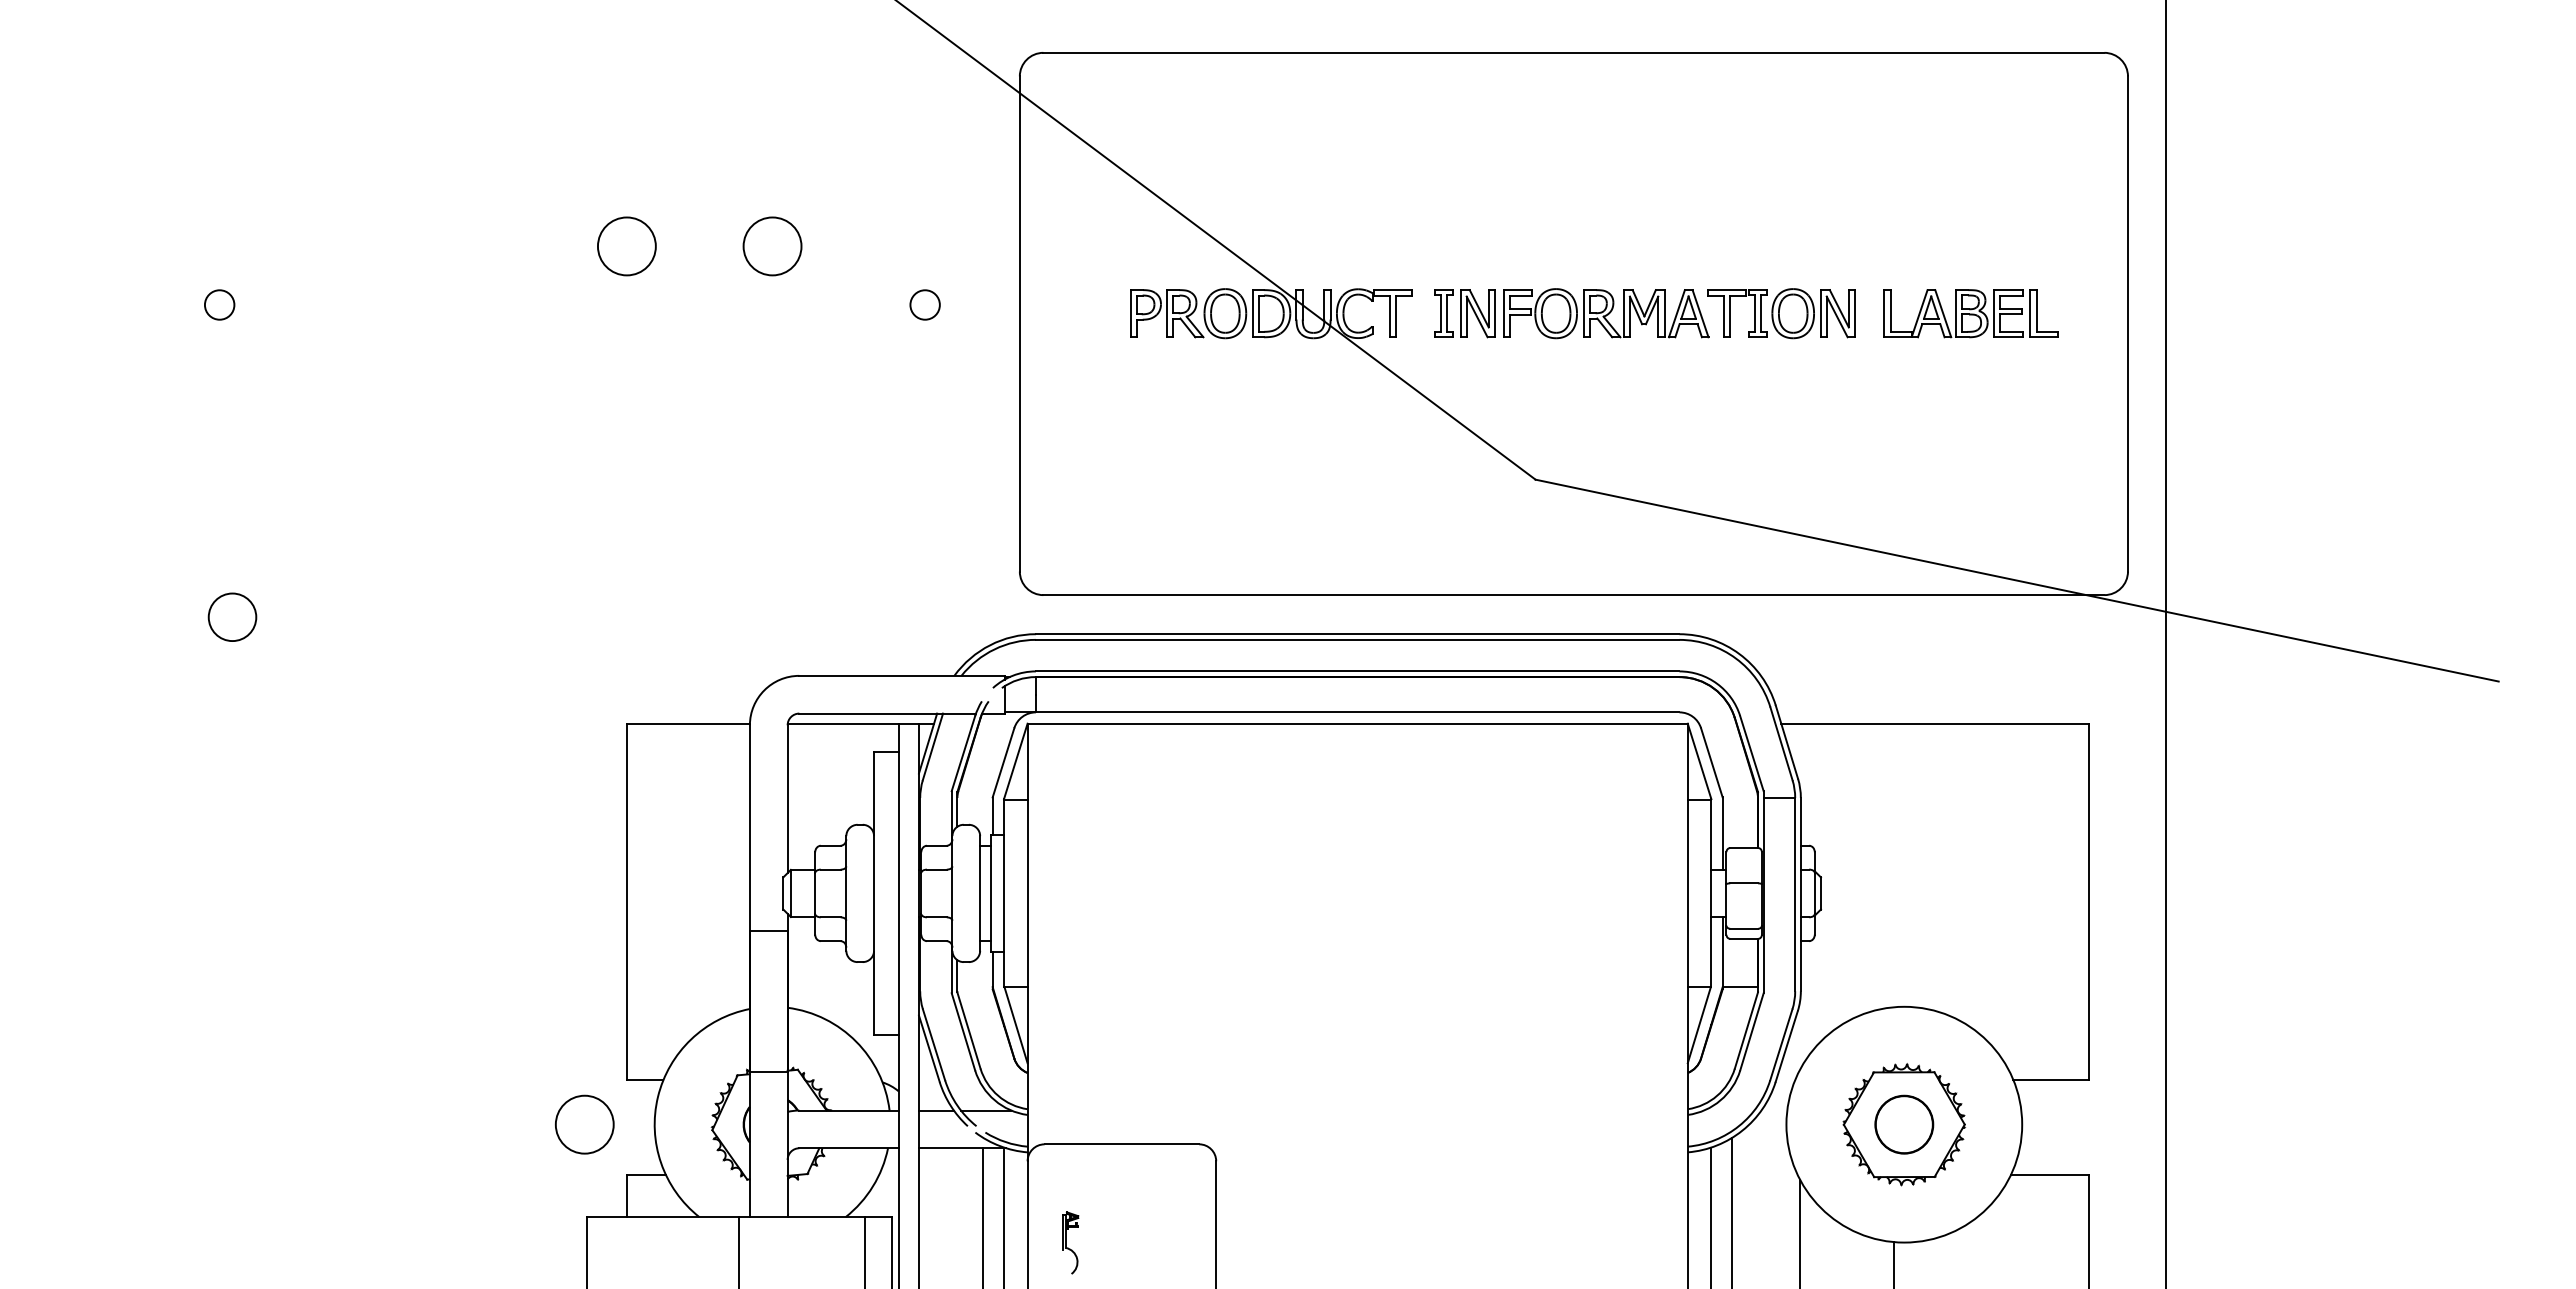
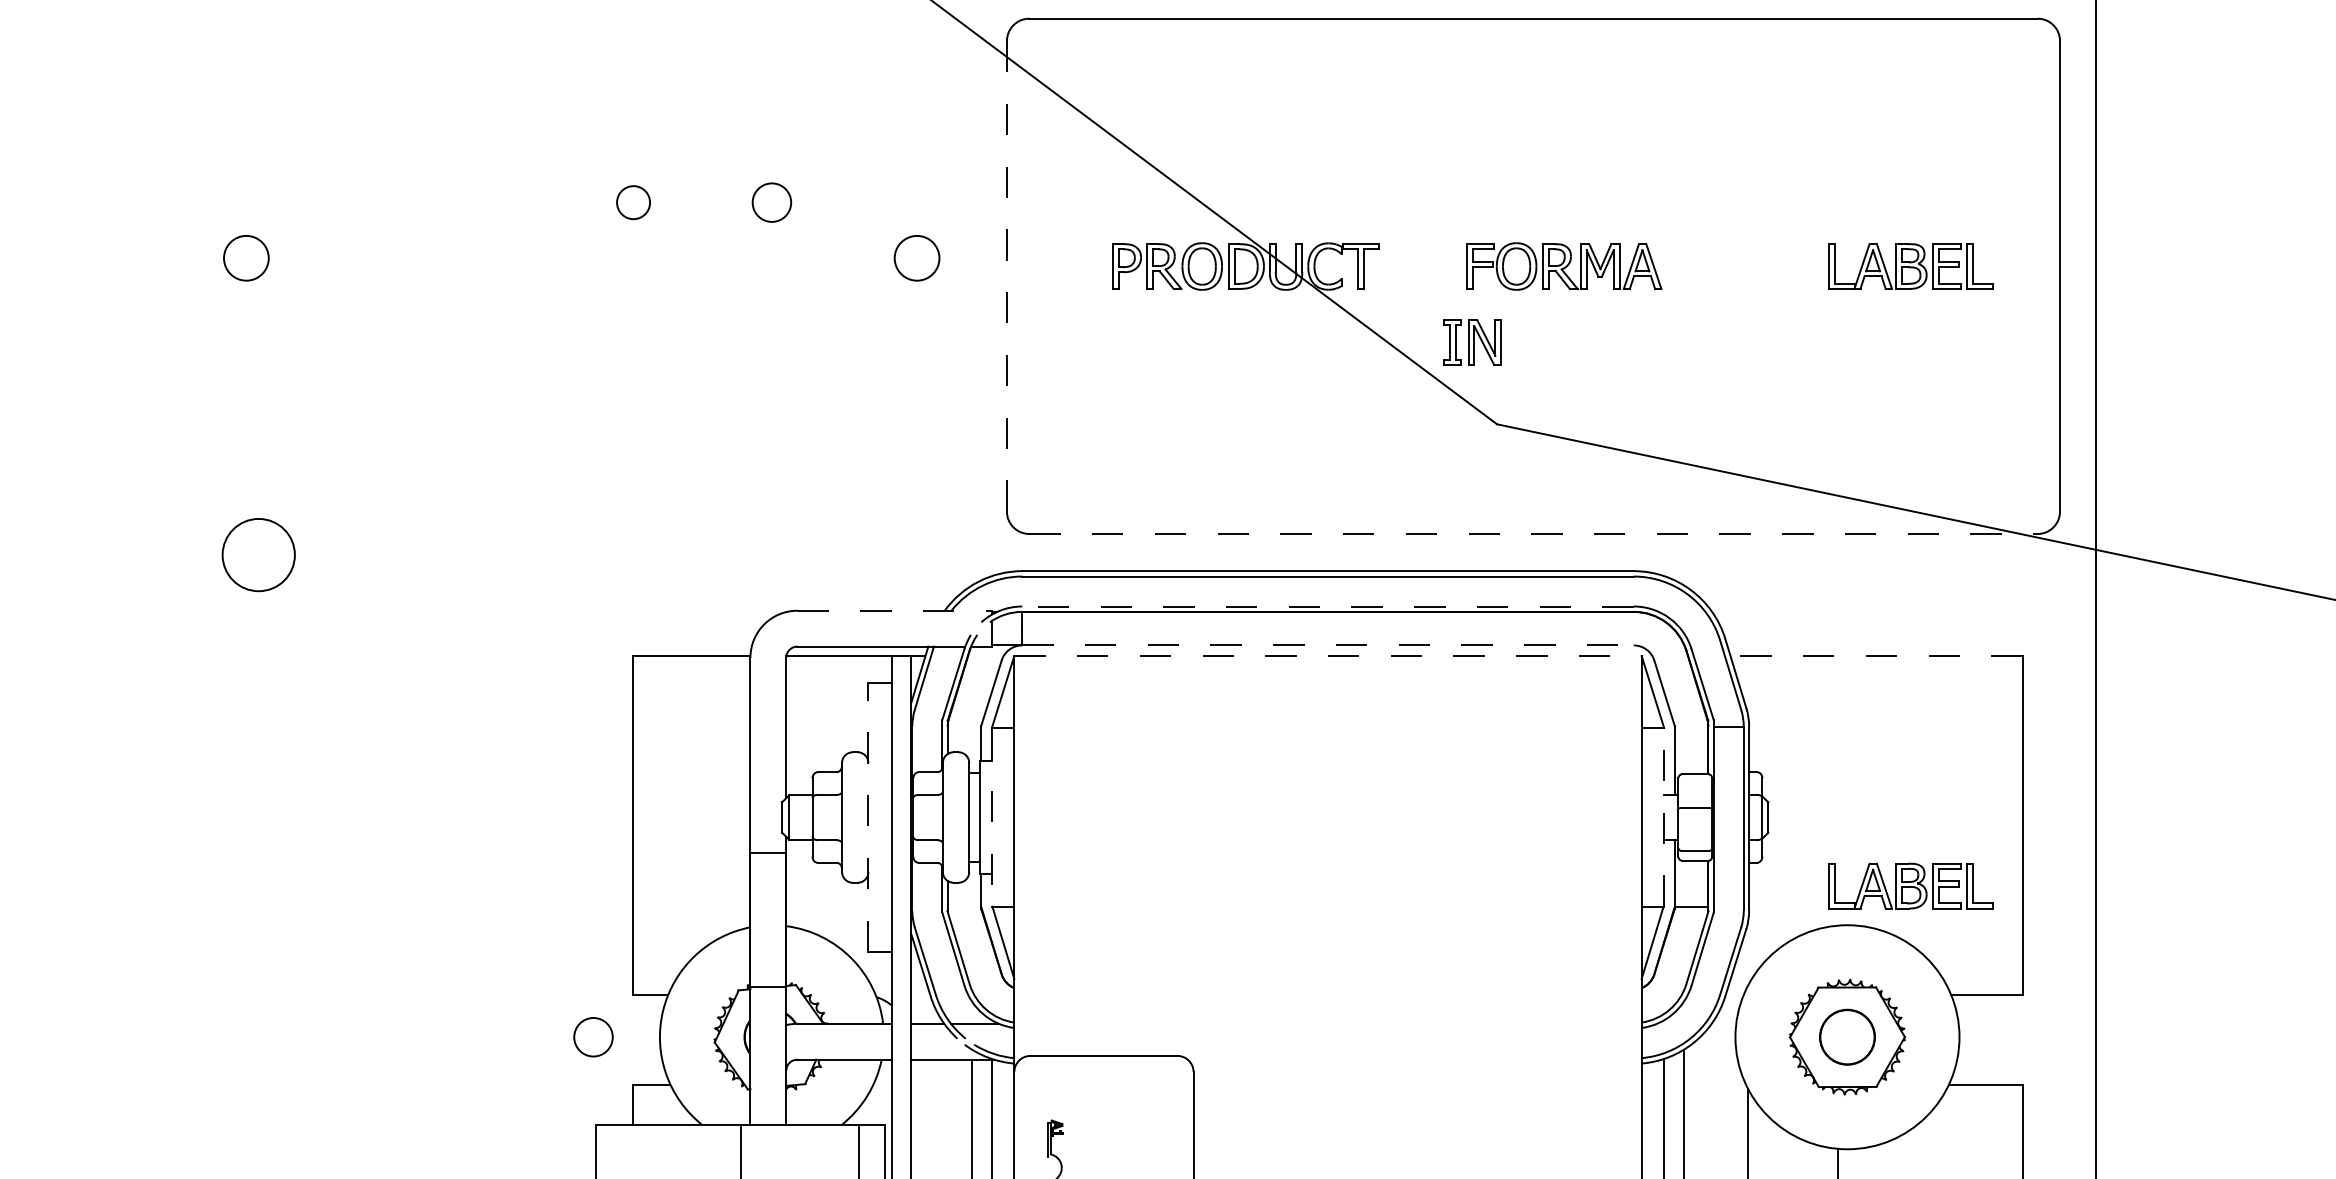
circle: (626, 246) -> (633, 202), size x0.6
circle: (772, 246) -> (771, 202), size x0.7
circle: (219, 304) -> (246, 257), size x1.6
circle: (924, 304) -> (916, 257), size x1.6
part: (1464, 313) -> (1472, 342), moved
part: (1781, 313) -> (1730, 266), removed
line: (1019, 323) -> (1006, 275), solid -> dashed
line: (1573, 595) -> (1533, 534), solid -> dashed
circle: (232, 617) -> (258, 555), size x1.6
line: (1357, 671) -> (1327, 606), solid -> dashed
line: (901, 675) -> (894, 610), solid -> dashed
line: (1357, 712) -> (1327, 645), solid -> dashed
line: (1358, 723) -> (1328, 656), solid -> dashed
line: (1934, 723) -> (1876, 656), solid -> dashed
line: (874, 892) -> (868, 816), solid -> dashed
line: (1004, 893) -> (992, 817), solid -> dashed
line: (1711, 893) -> (1664, 817), solid -> dashed
part: (1970, 965) -> (1910, 885), added
circle: (584, 1124) -> (593, 1037), size x0.7

